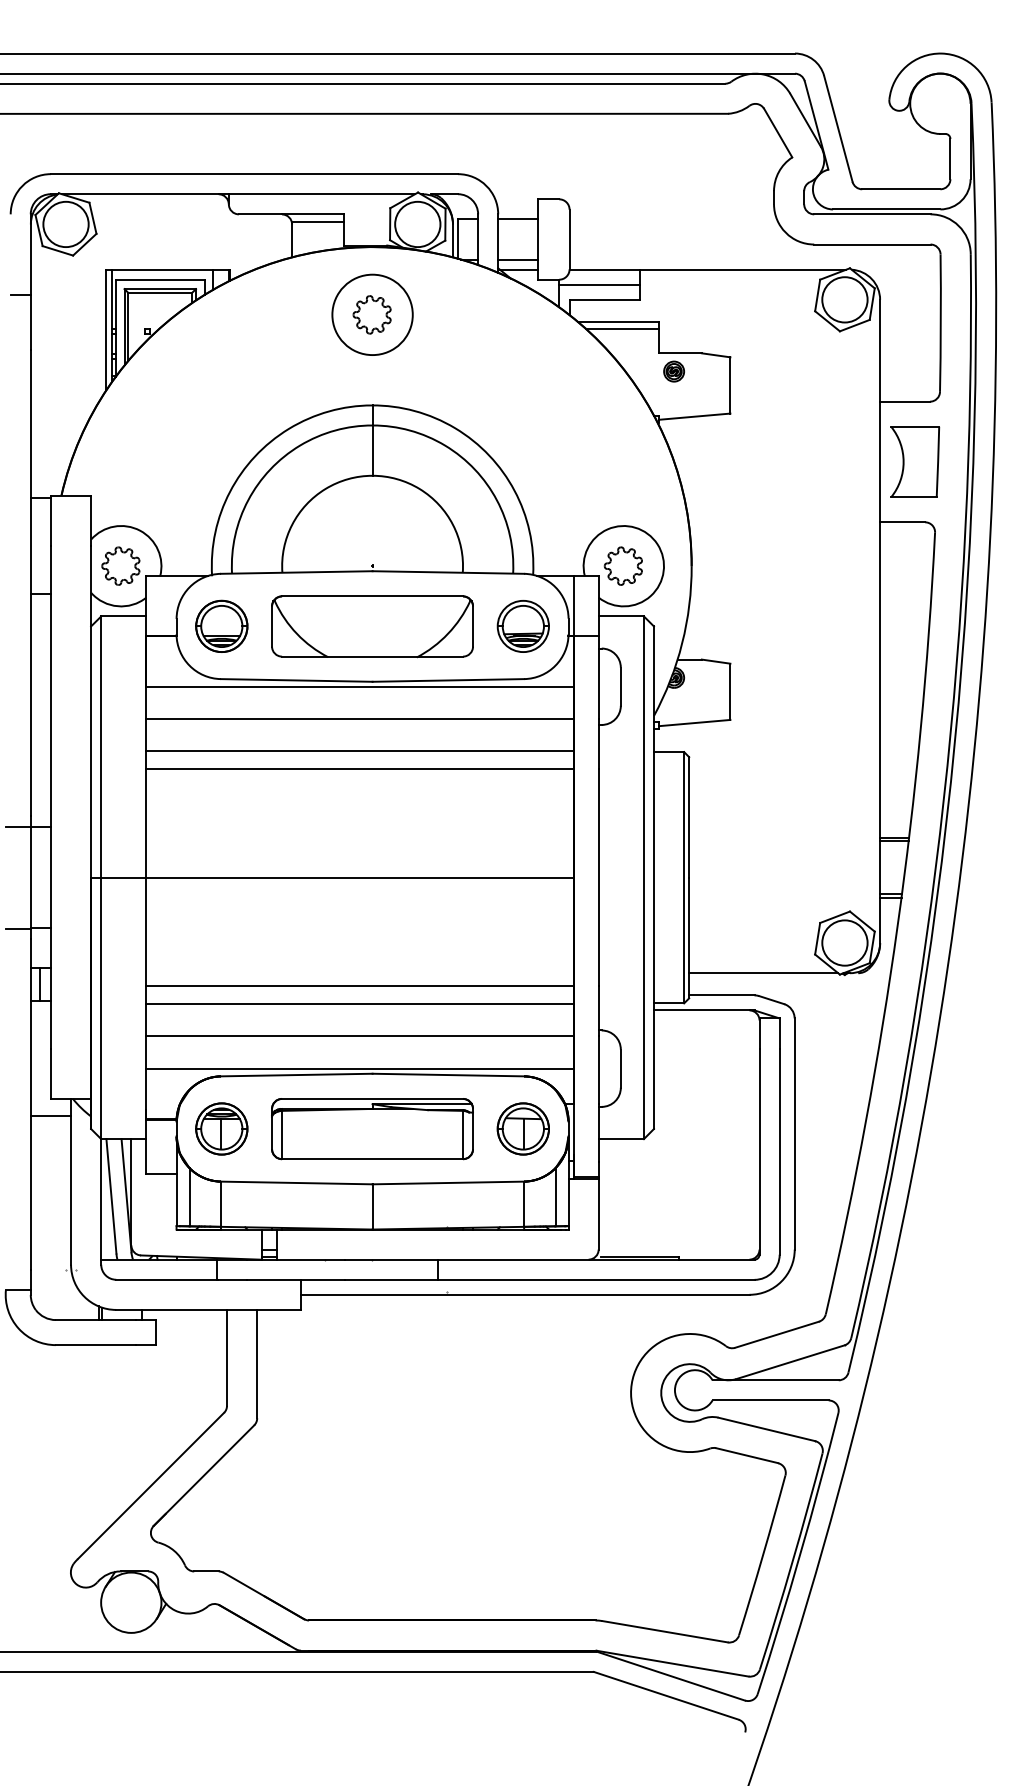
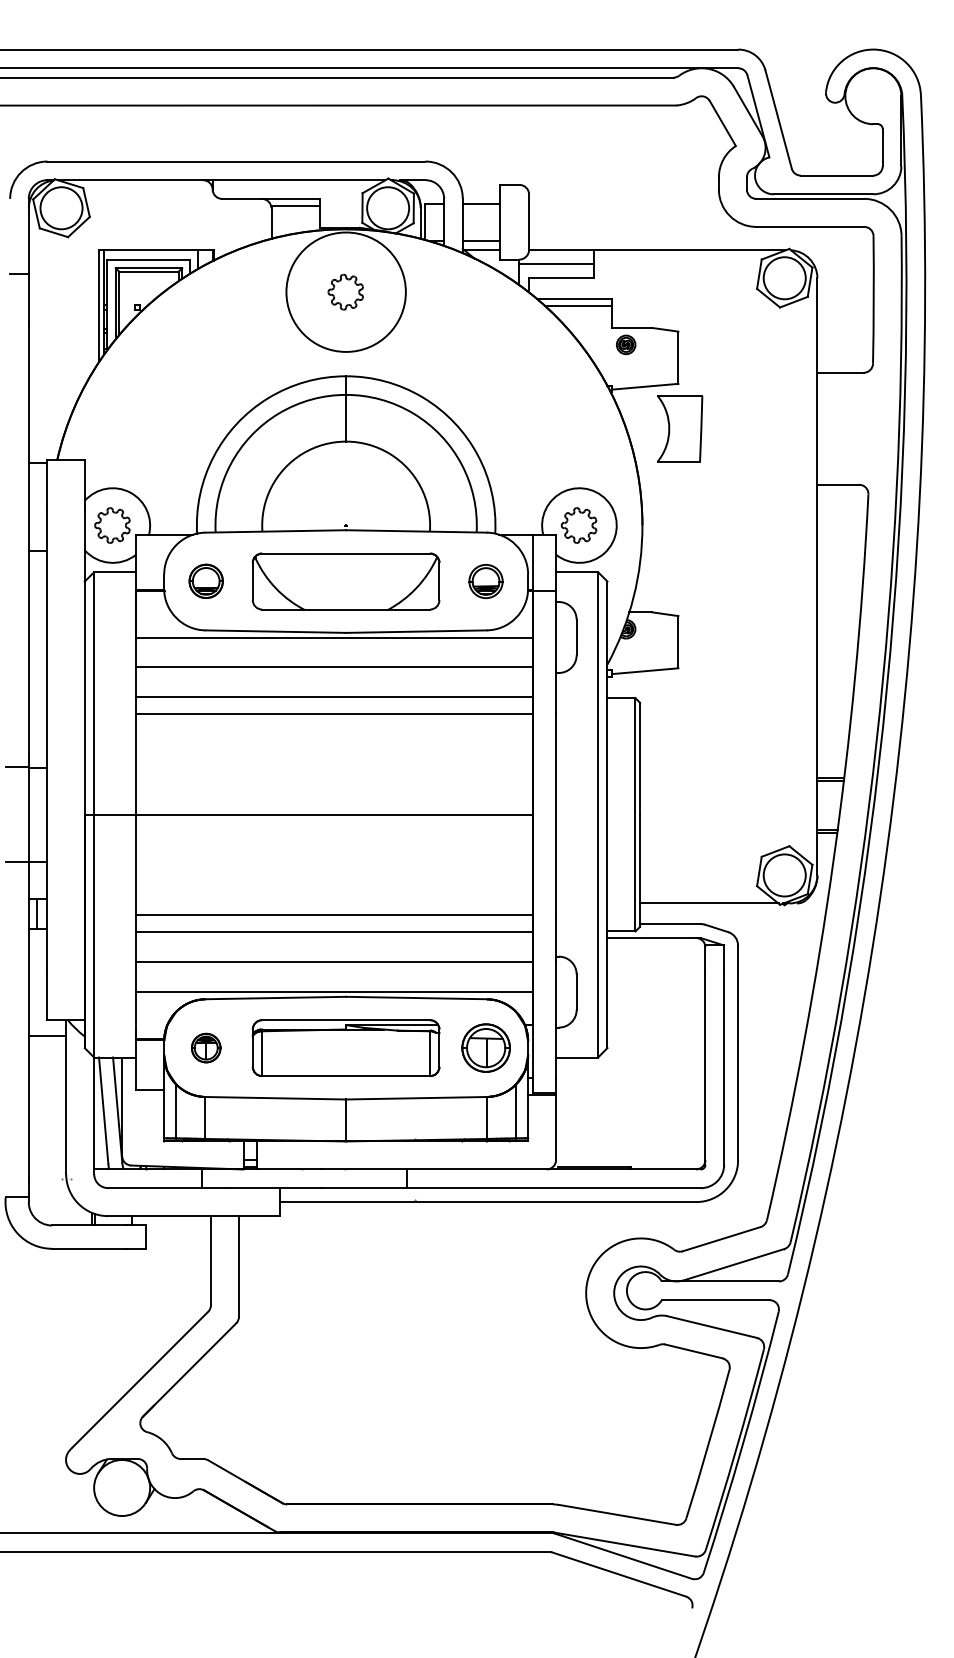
circle: (372, 314) -> (346, 291), size x1.6
part: (915, 461) -> (680, 428), moved
part: (221, 625) -> (205, 580), size x0.7
part: (522, 626) -> (485, 581), size x0.7
part: (221, 1128) -> (205, 1047), size x0.6

